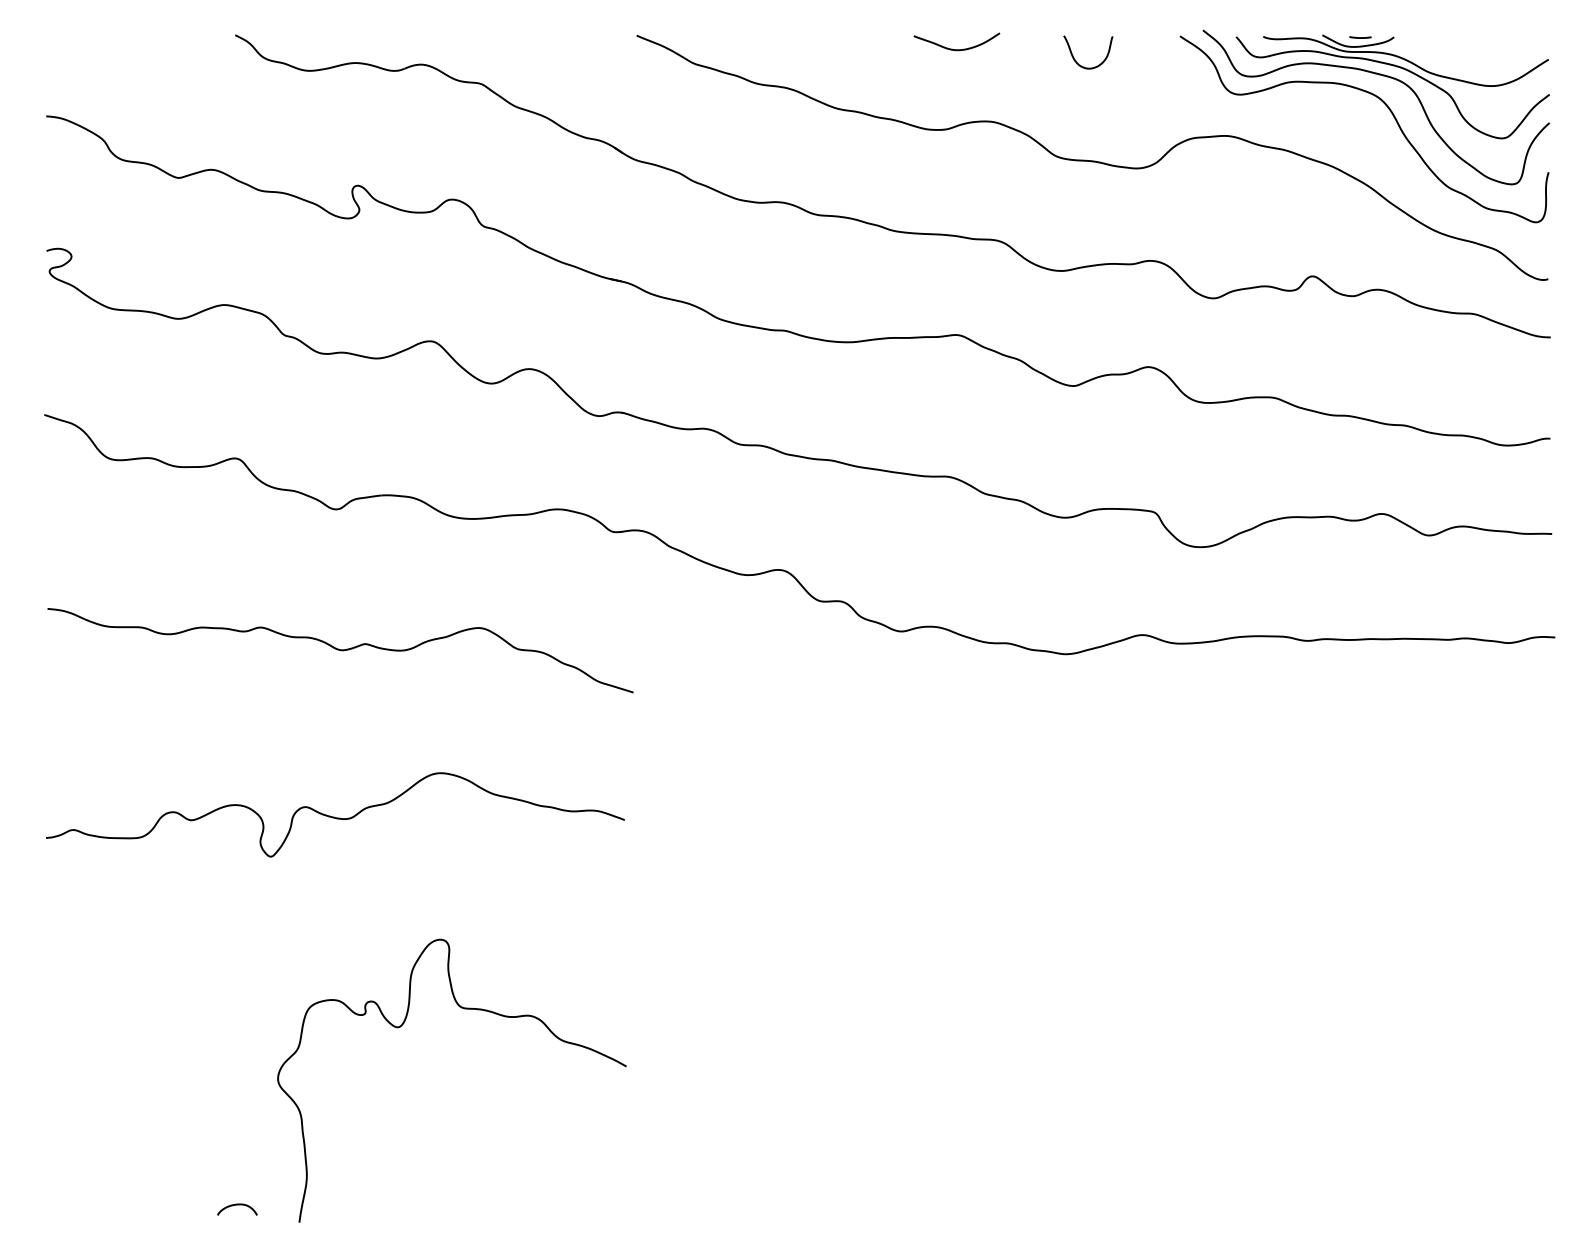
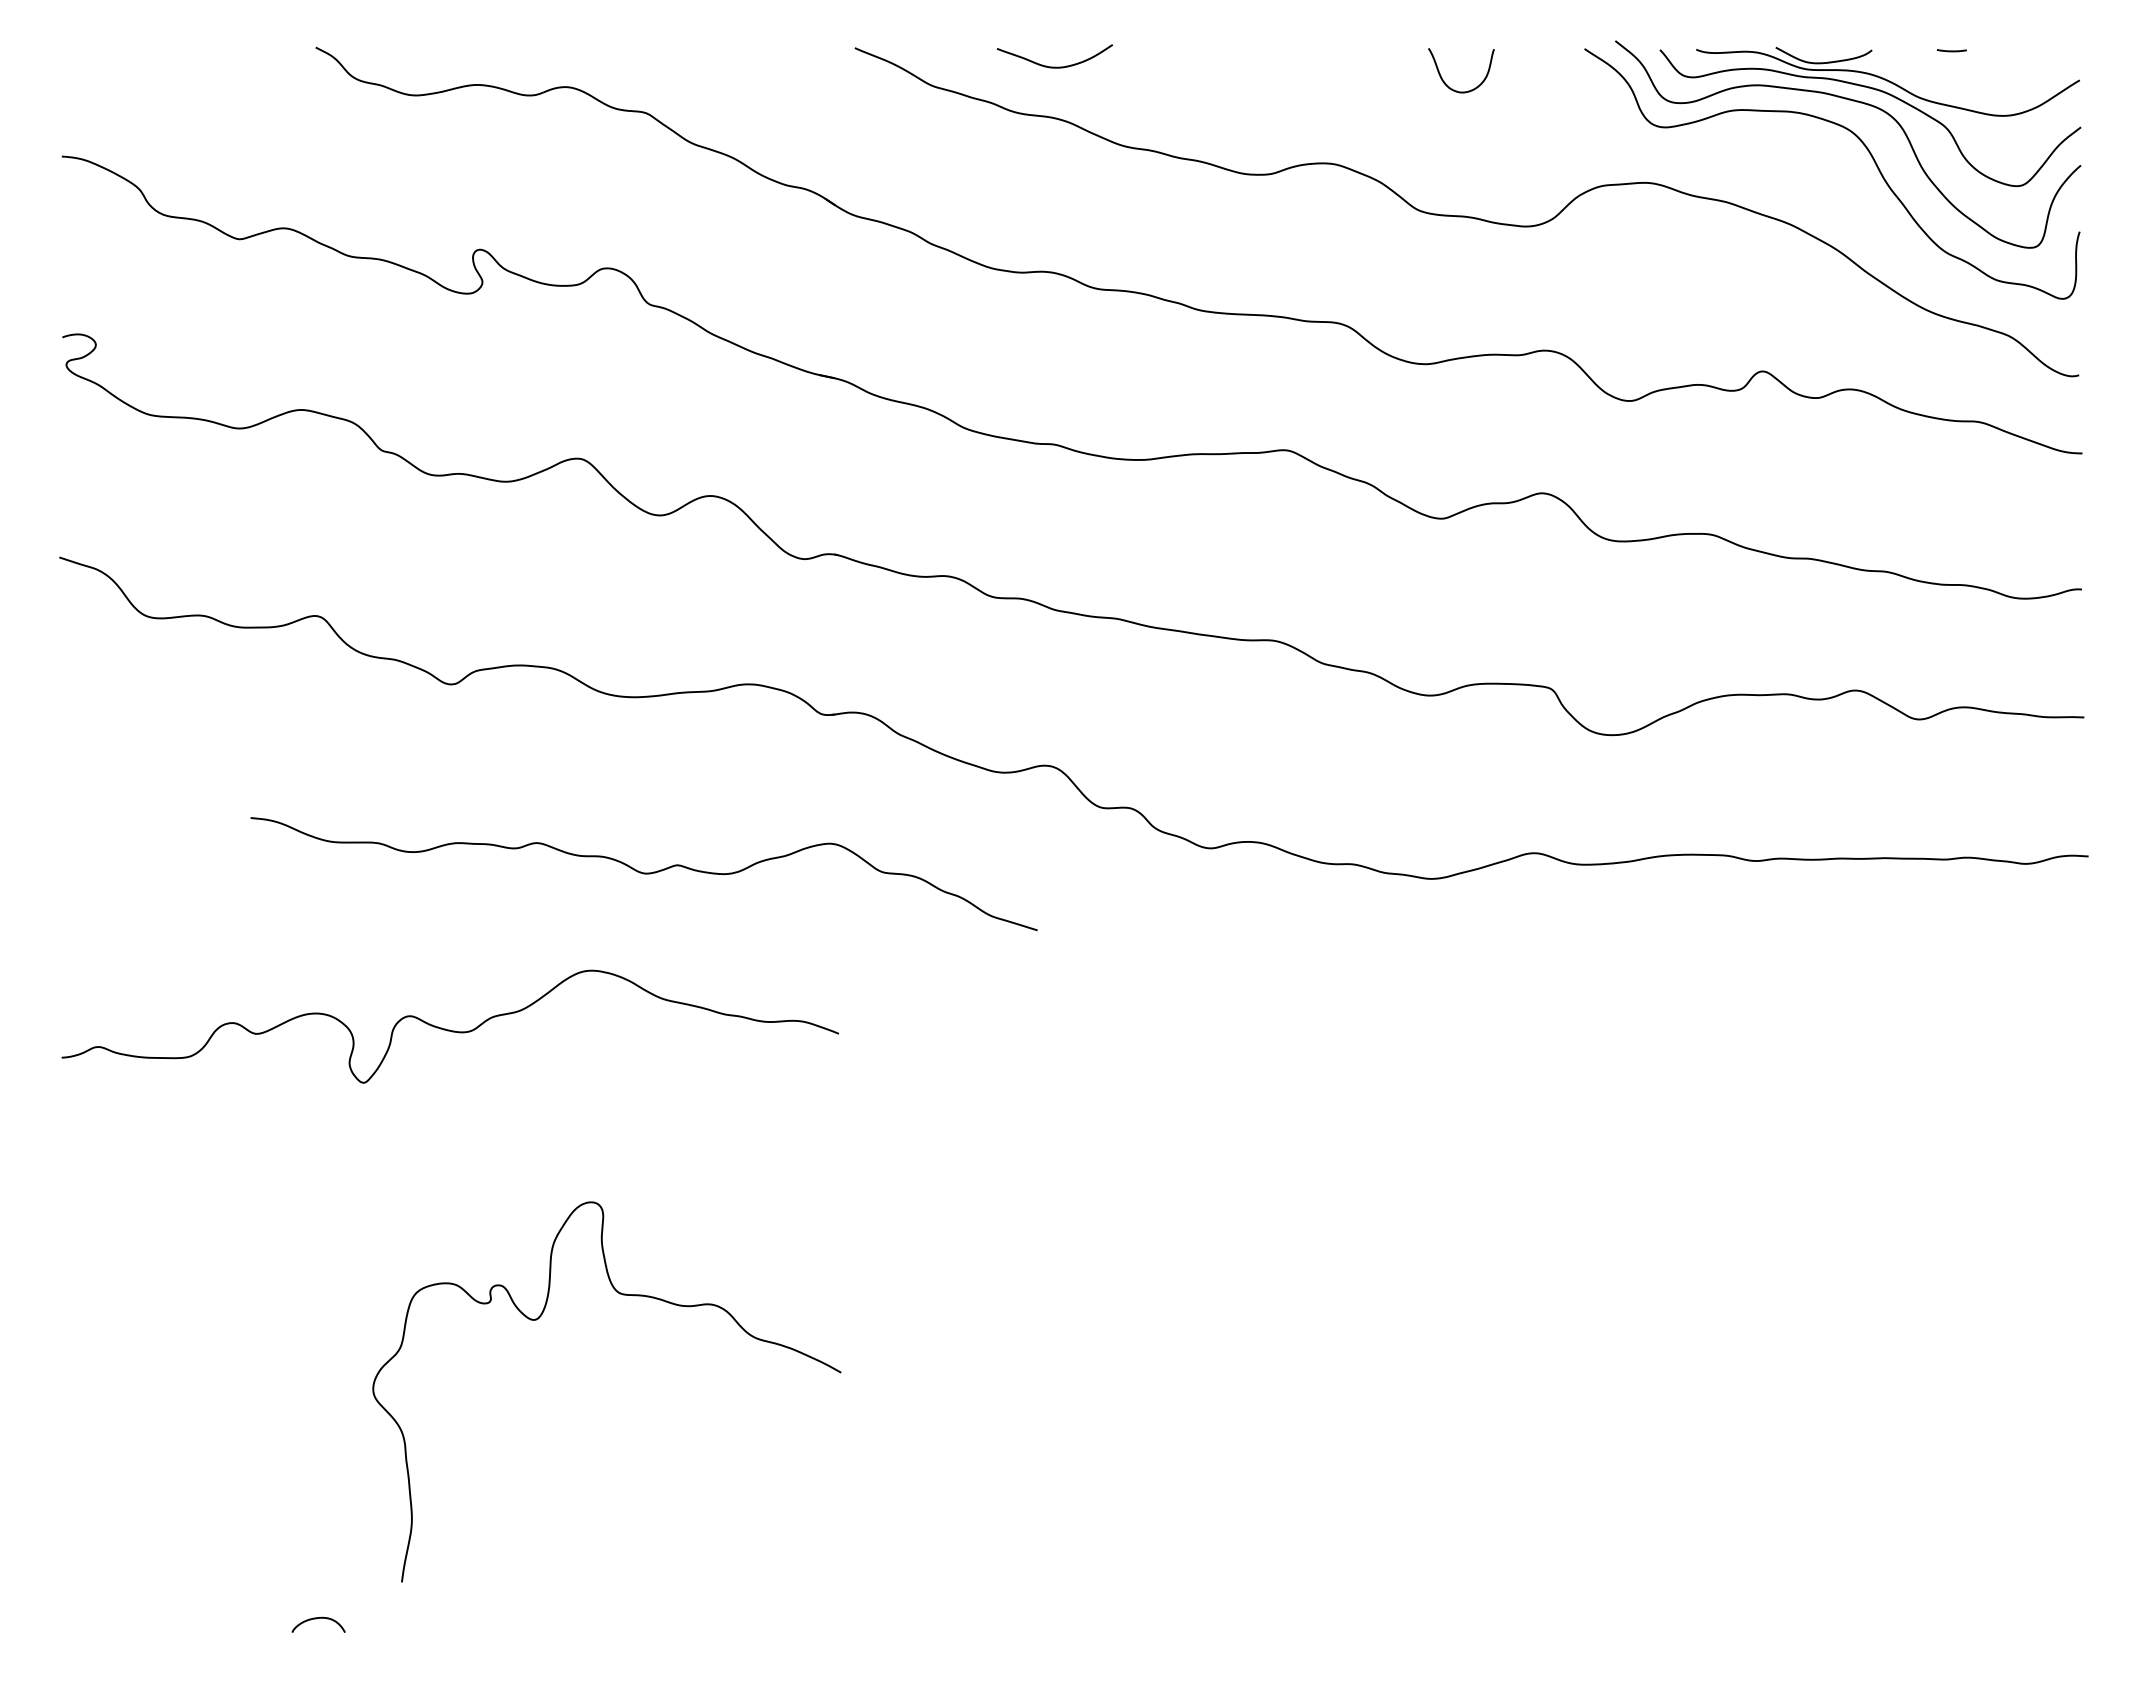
line: (1360, 37) -> (1951, 50), moved
curve: (956, 49) -> (1054, 66), moved
curve: (340, 650) -> (643, 874), moved
curve: (334, 816) -> (449, 1029), moved
curve: (463, 1009) -> (622, 1295), moved

